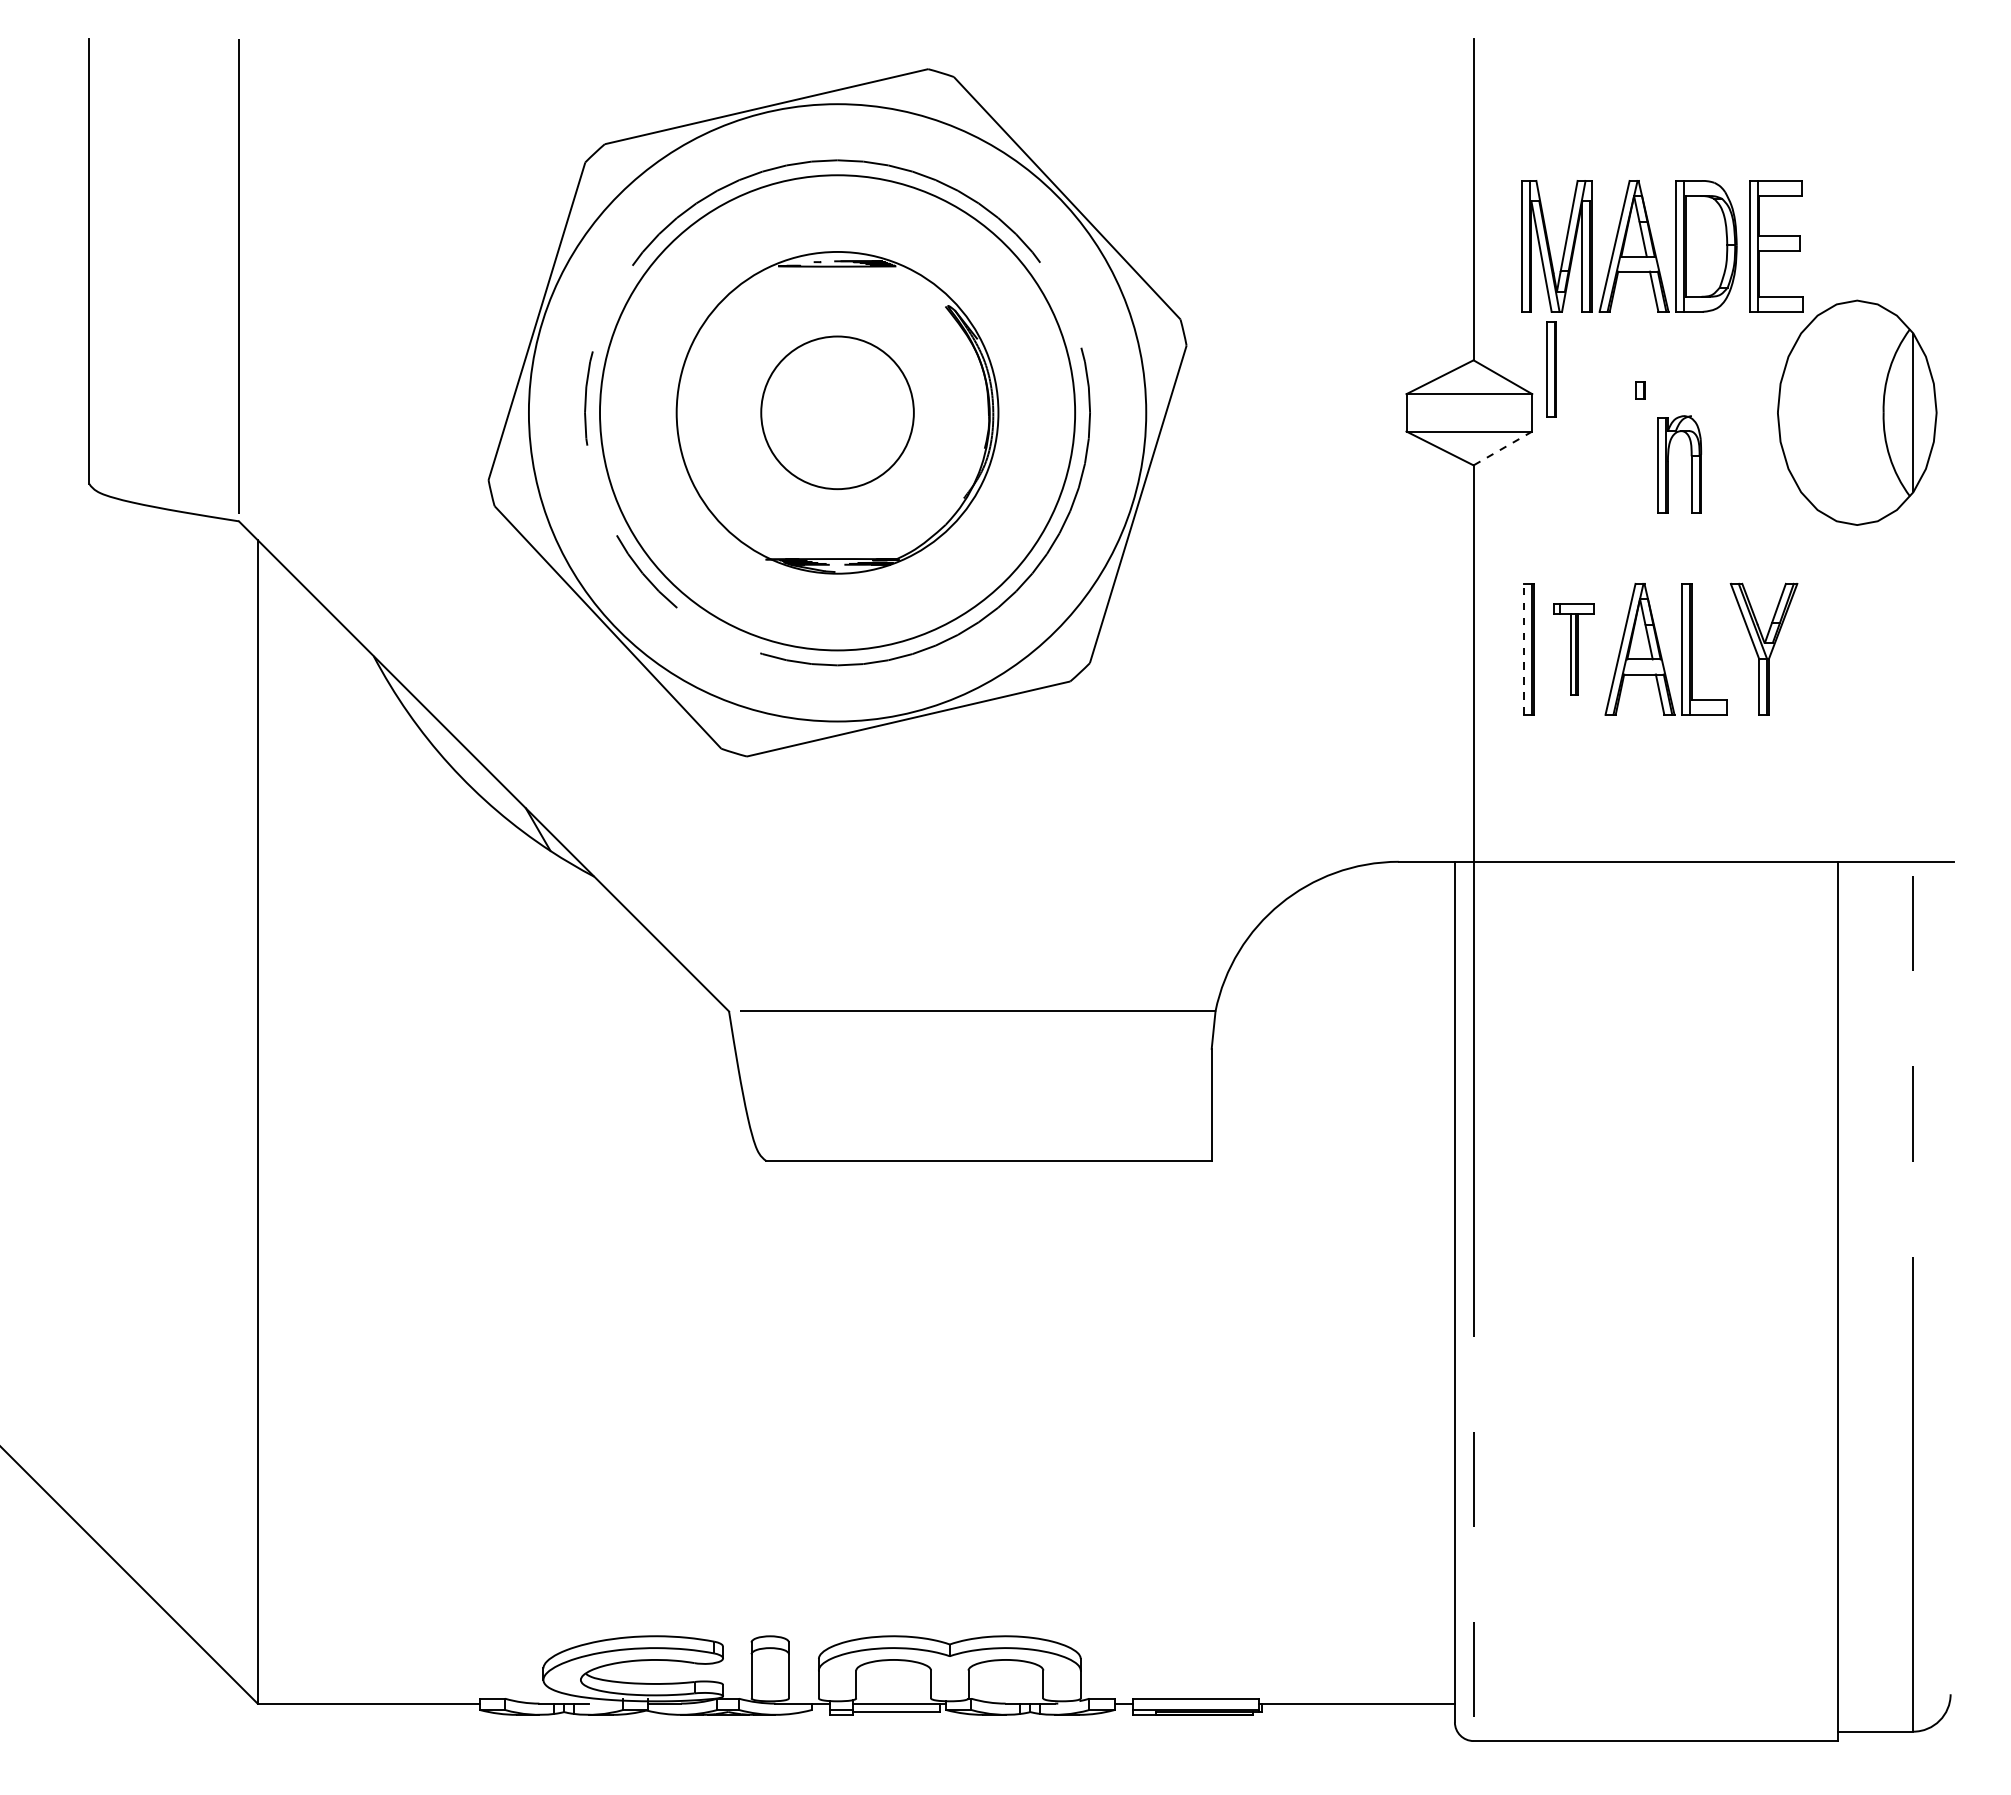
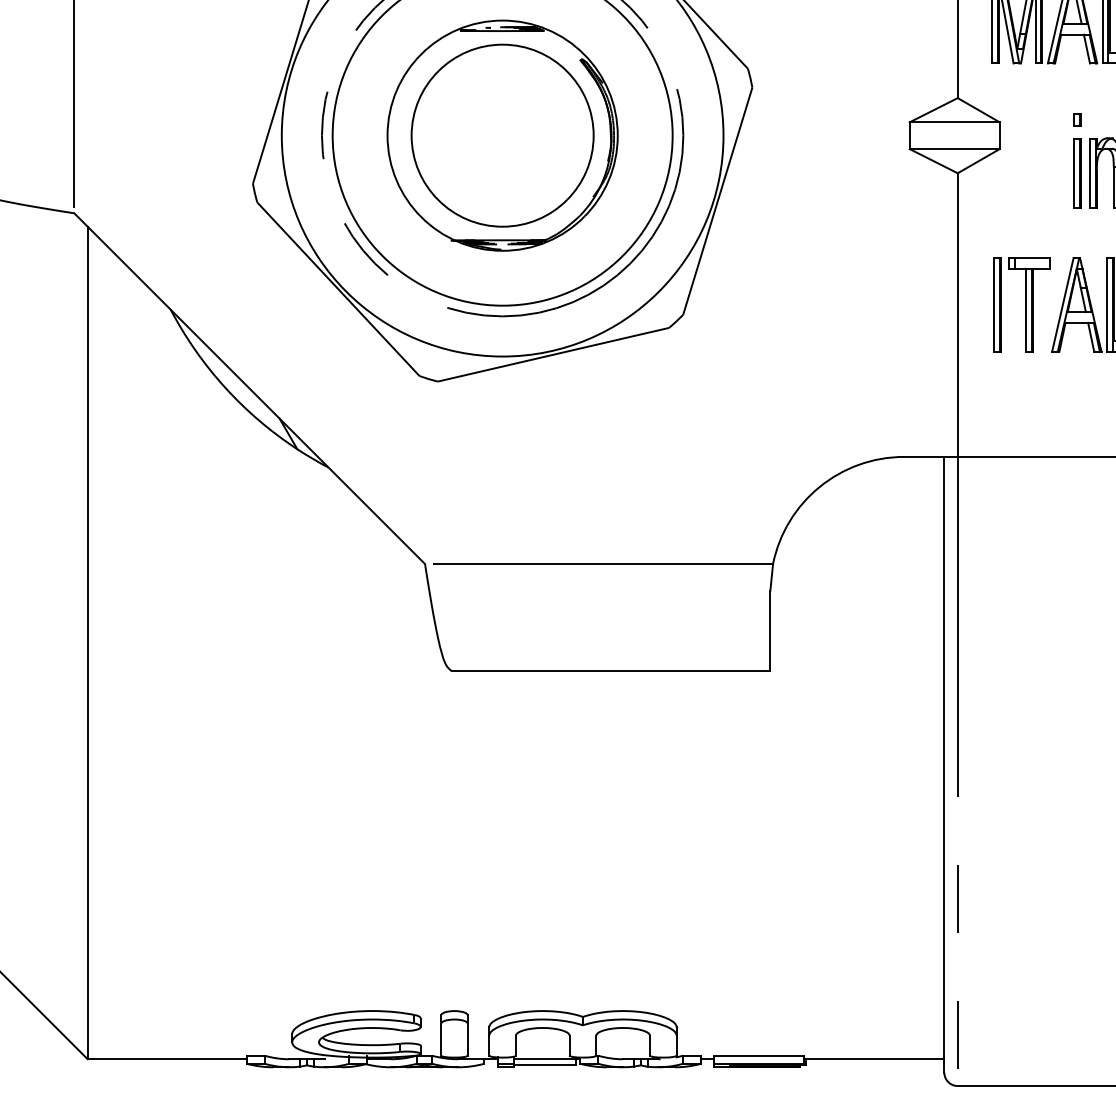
part: (1551, 369) -> (1077, 173), moved
circle: (837, 412) -> (502, 135), size x1.67
line: (1502, 448) -> (978, 161), dashed -> solid
line: (1524, 648) -> (994, 304), dashed -> solid
part: (1574, 649) -> (1029, 305), size x1.43

